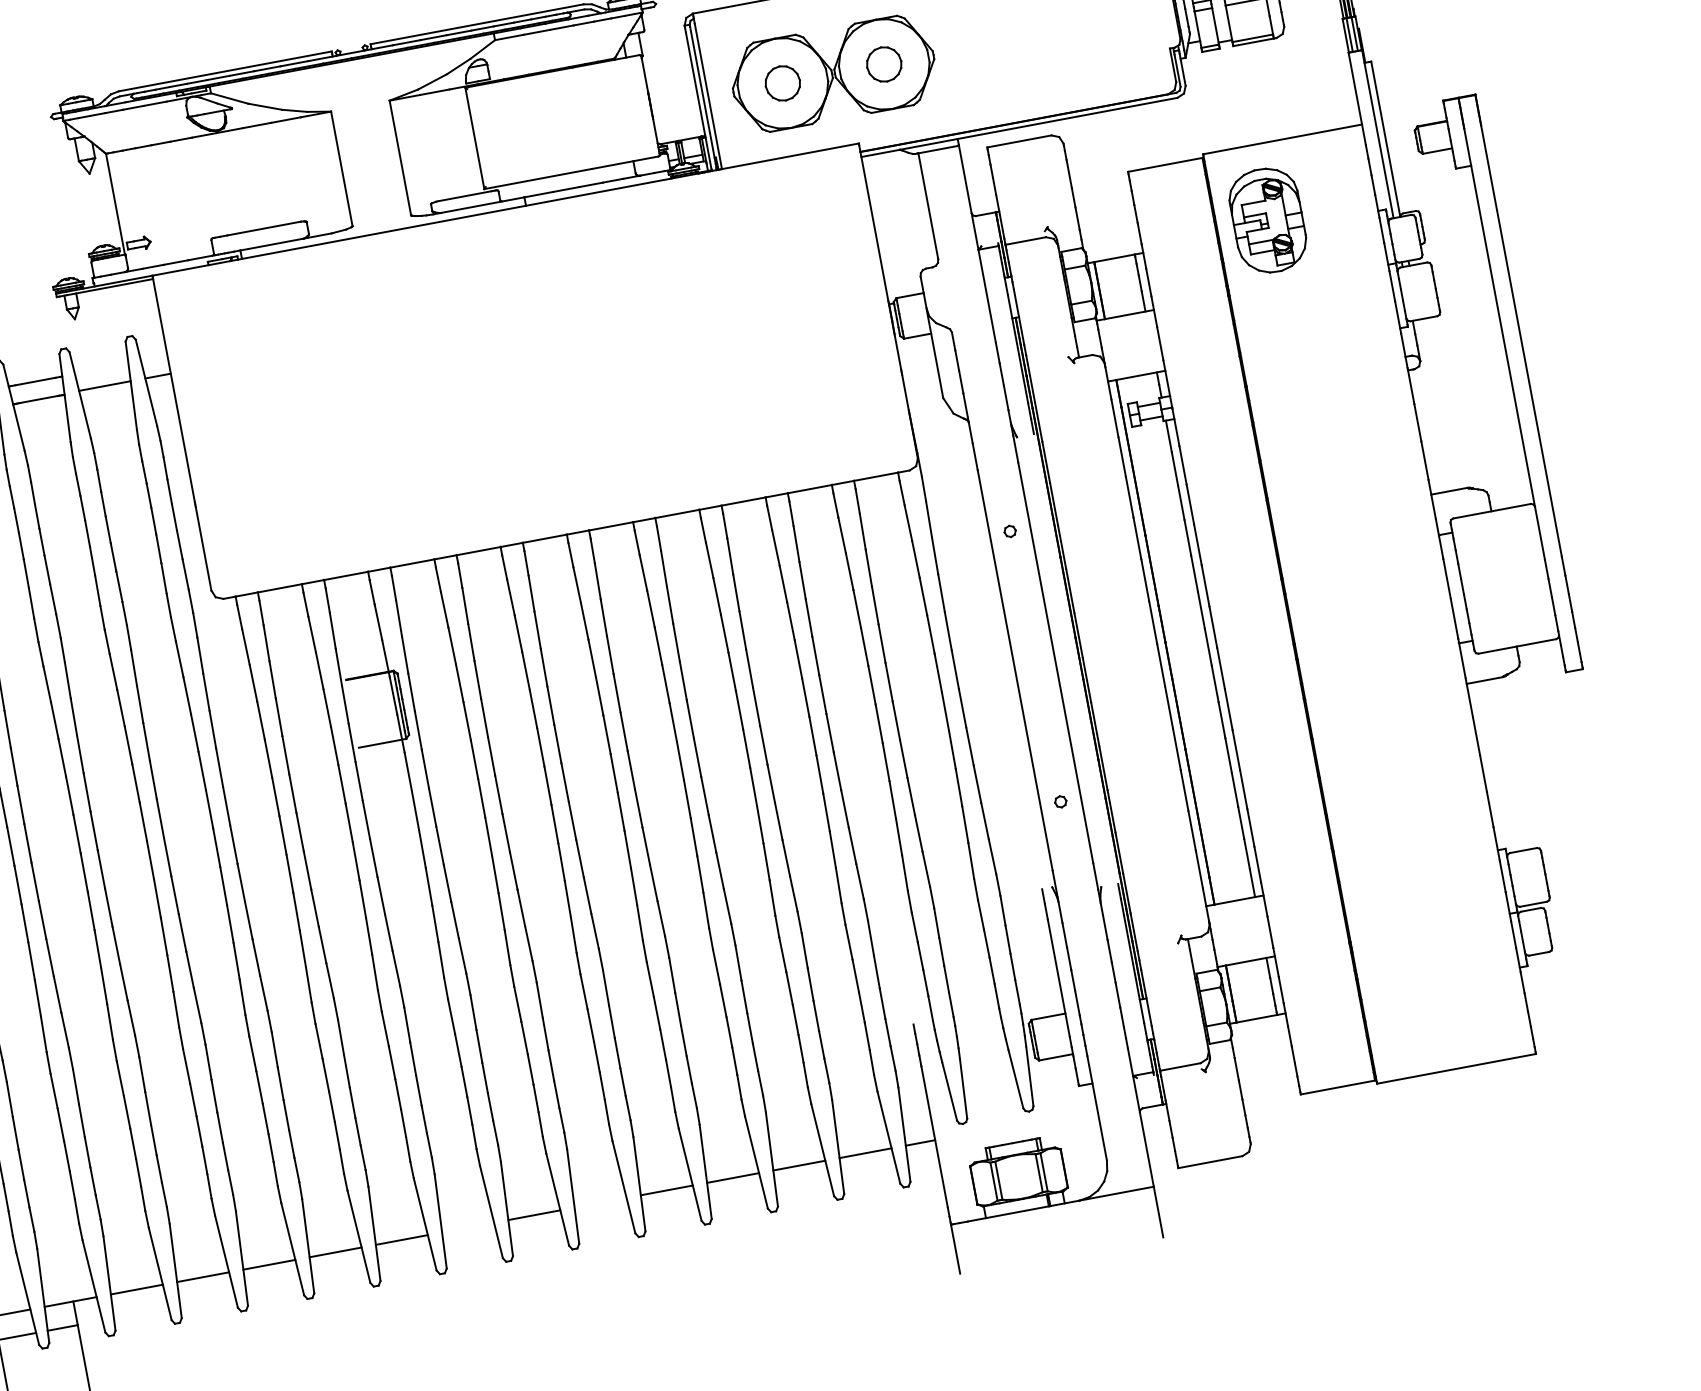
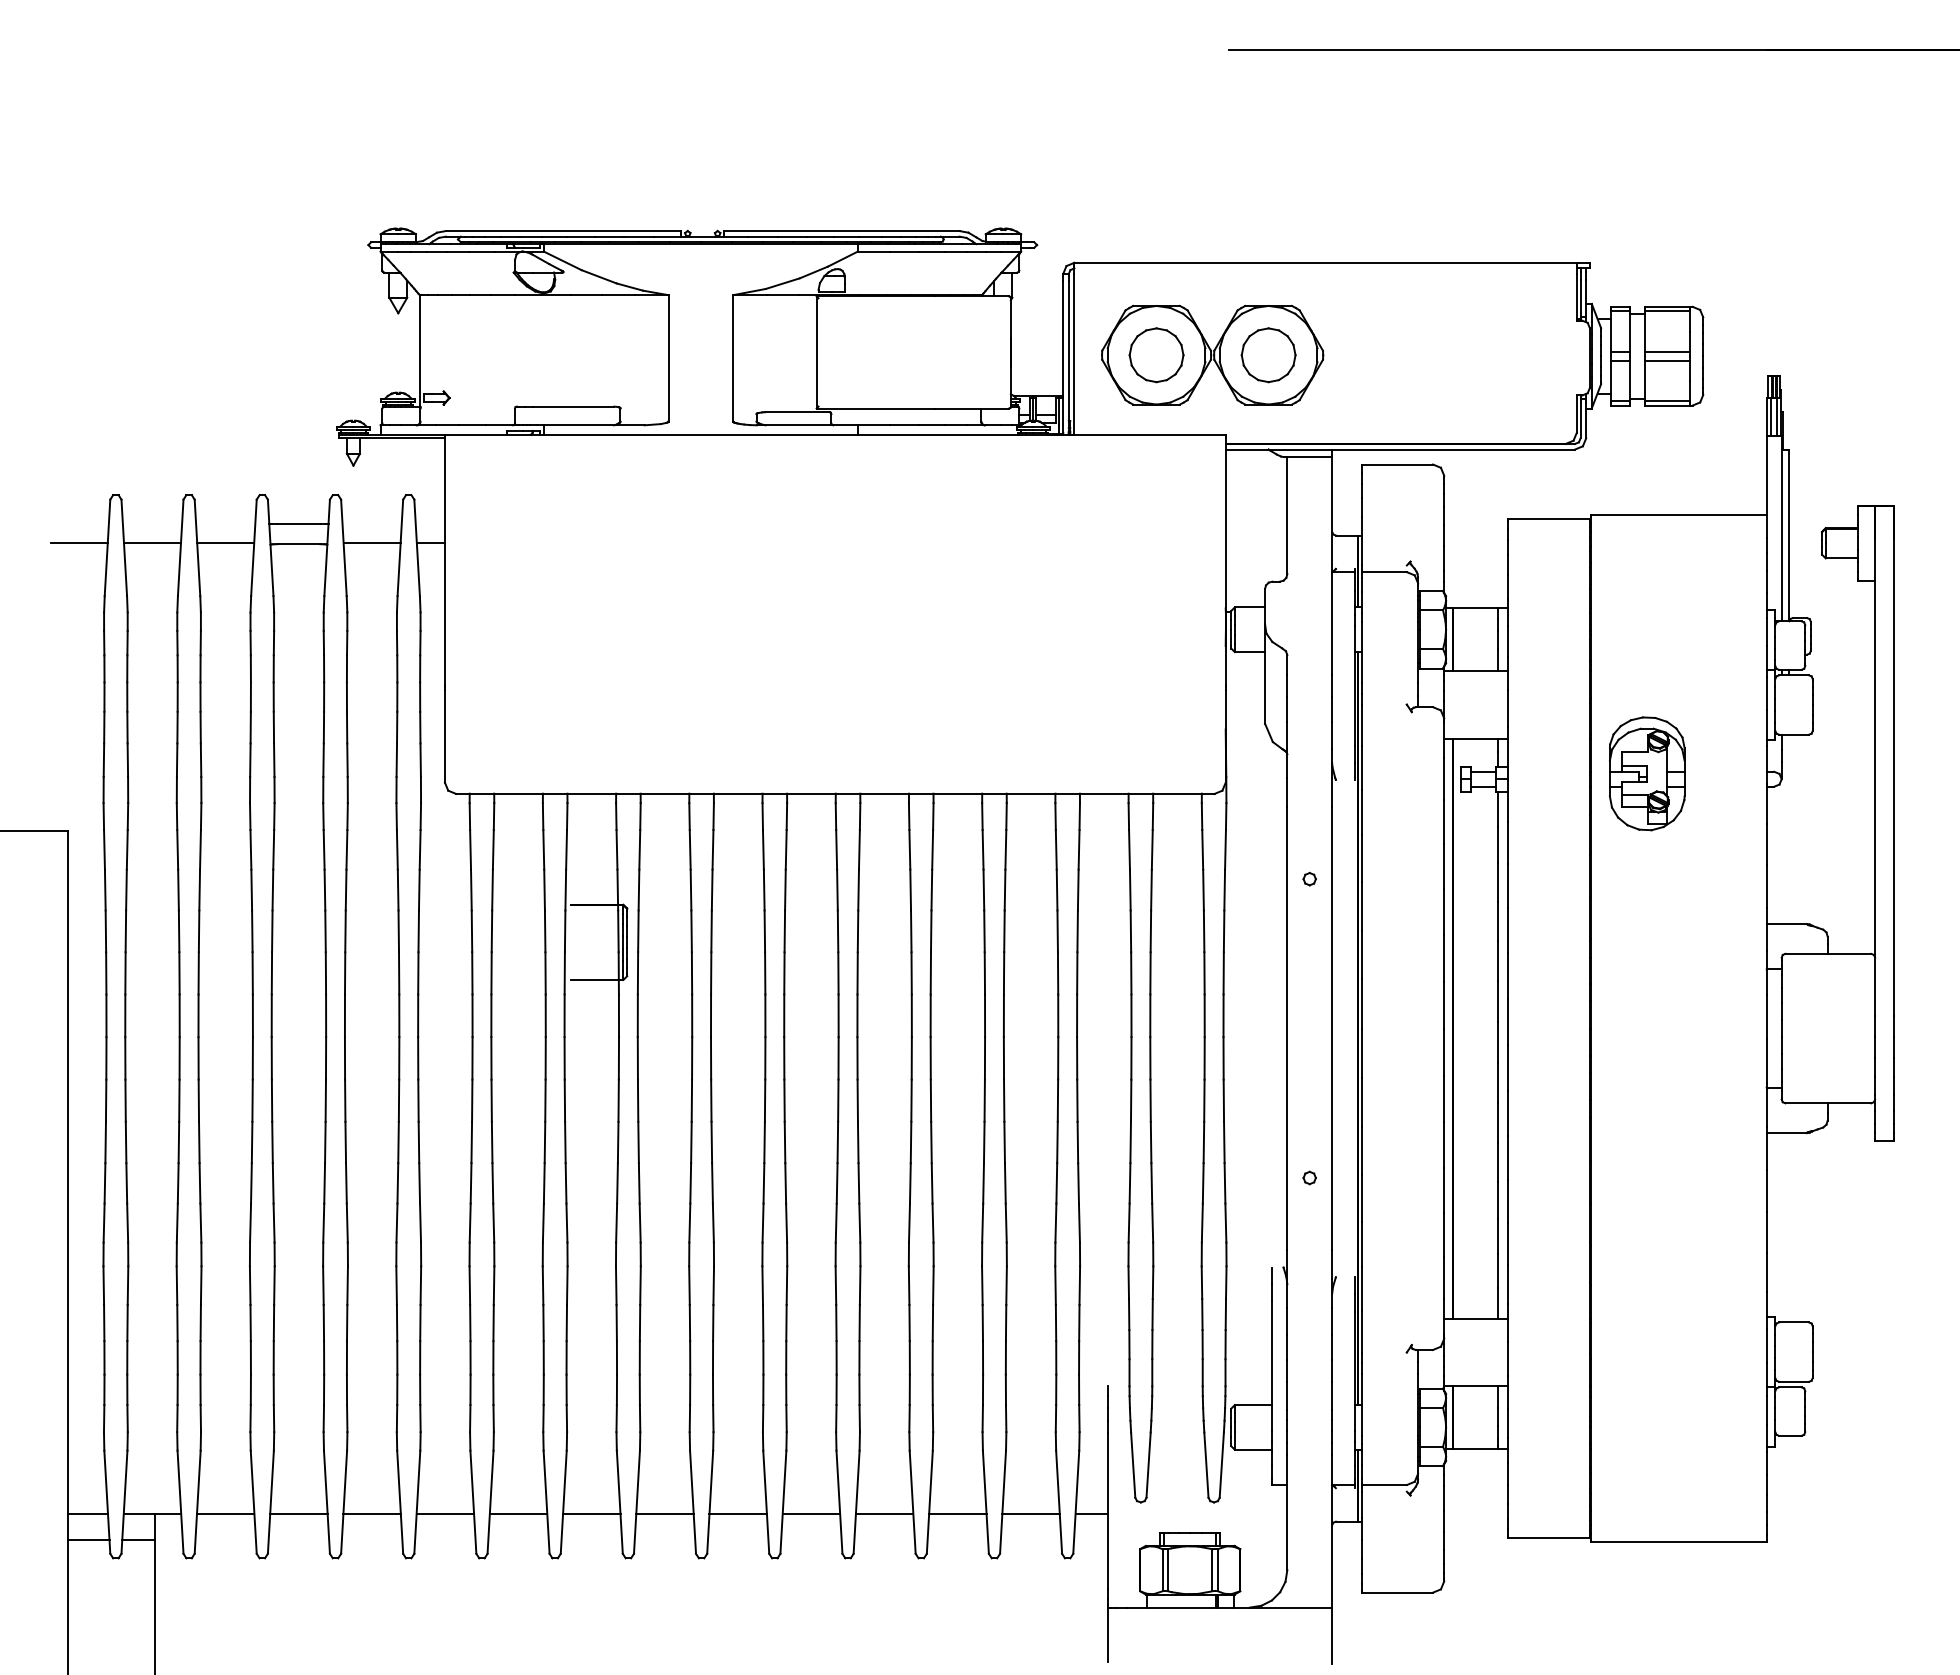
part: (884, 64) -> (1268, 355), size x1.43
part: (782, 83) -> (1156, 355), size x1.43
part: (1268, 220) -> (1647, 773), moved
line: (599, 1203) -> (737, 1514), added
line: (467, 1227) -> (591, 1514), added

